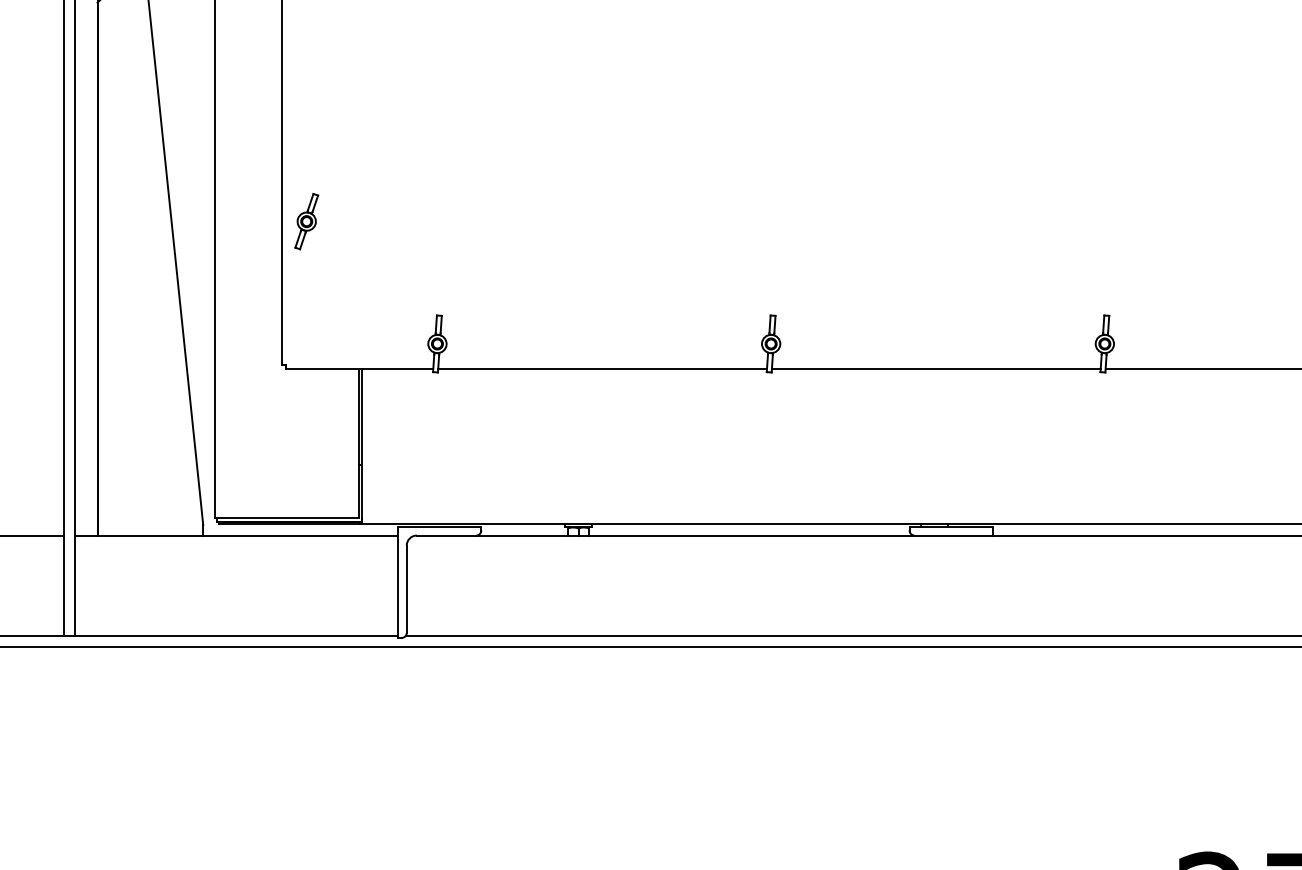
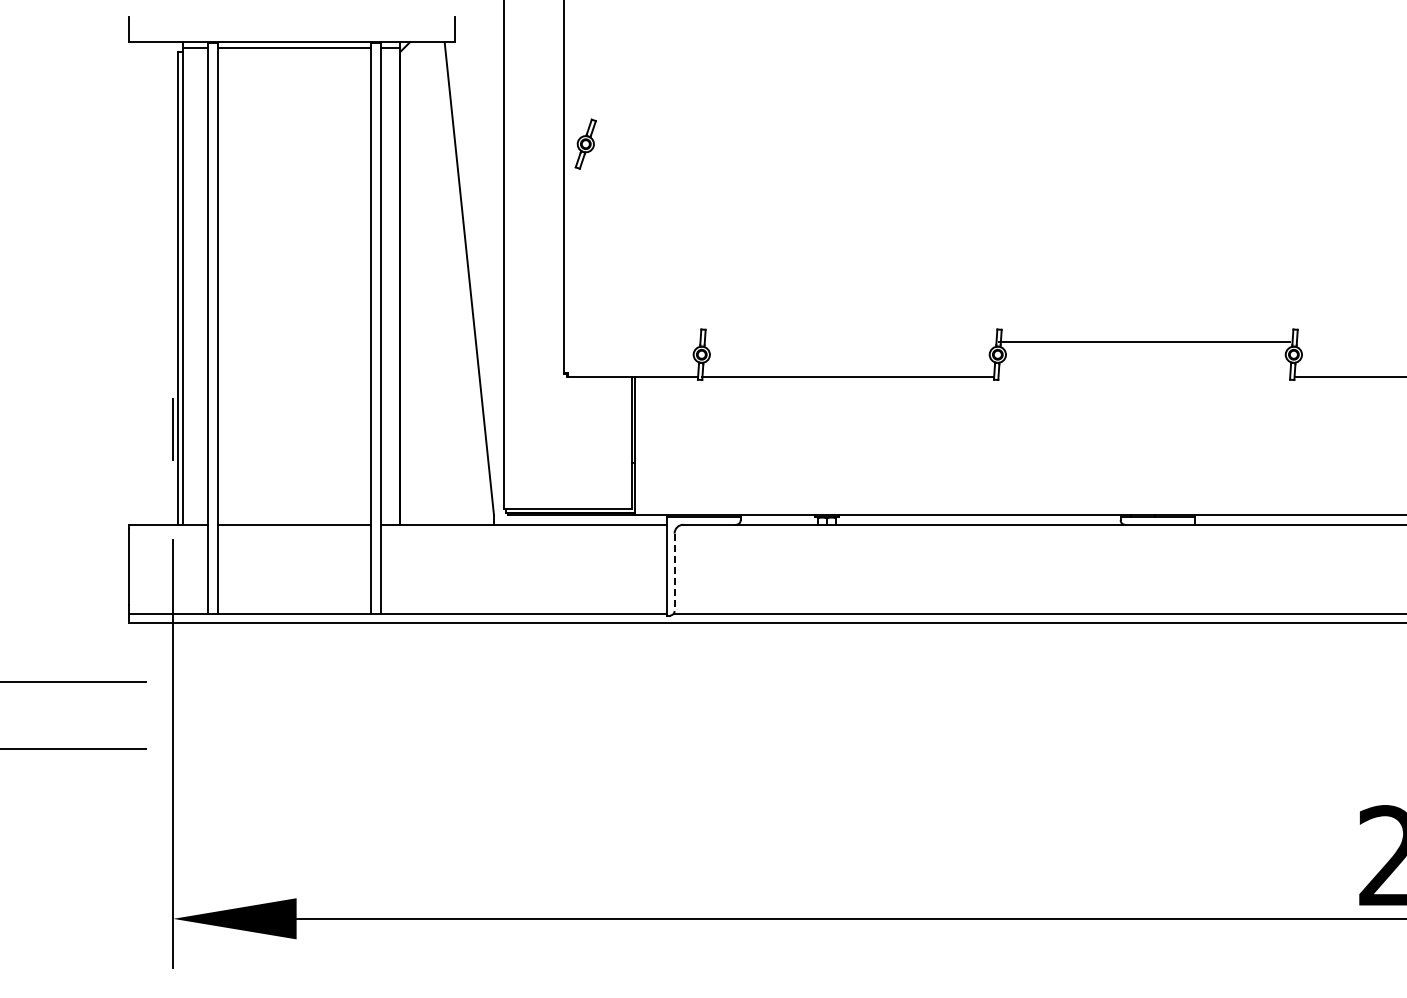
part: (306, 220) -> (585, 143), moved
line: (936, 368) -> (1144, 341), moved
line: (406, 589) -> (674, 572), solid -> dashed

